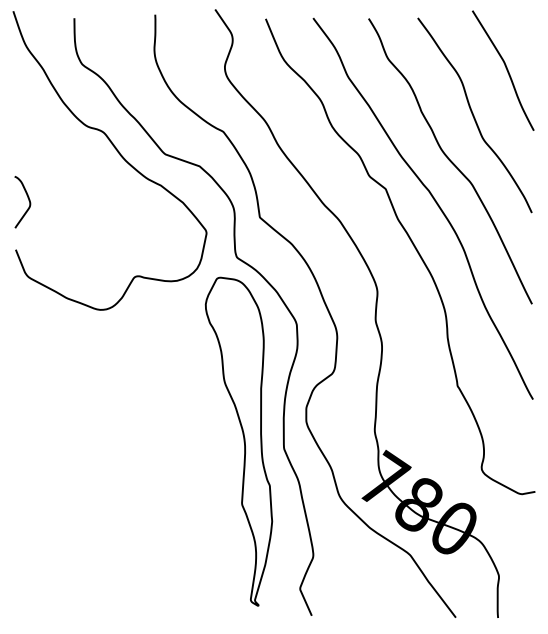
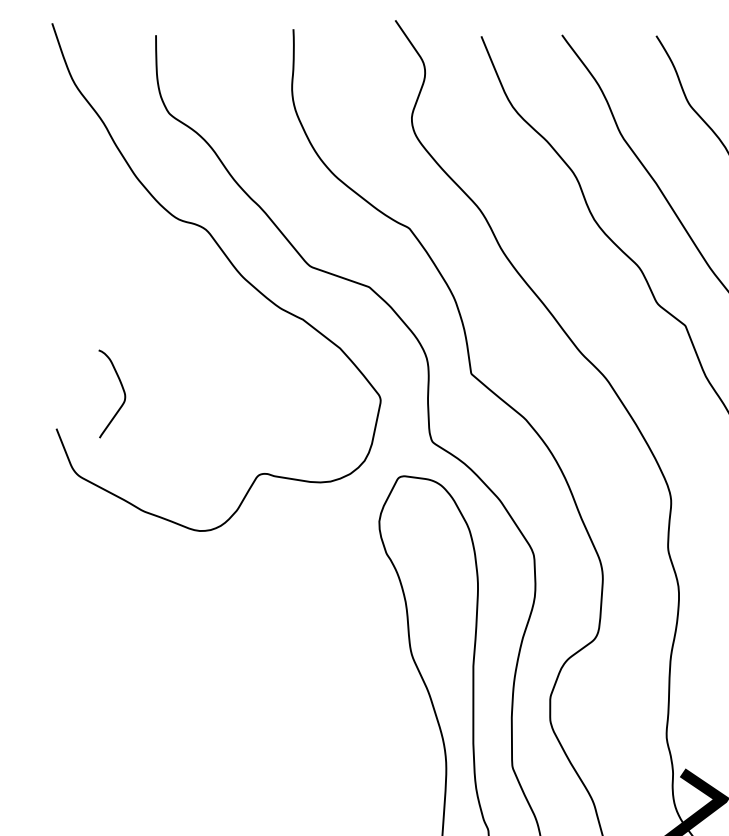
curve: (28, 200) -> (122, 390), moved

